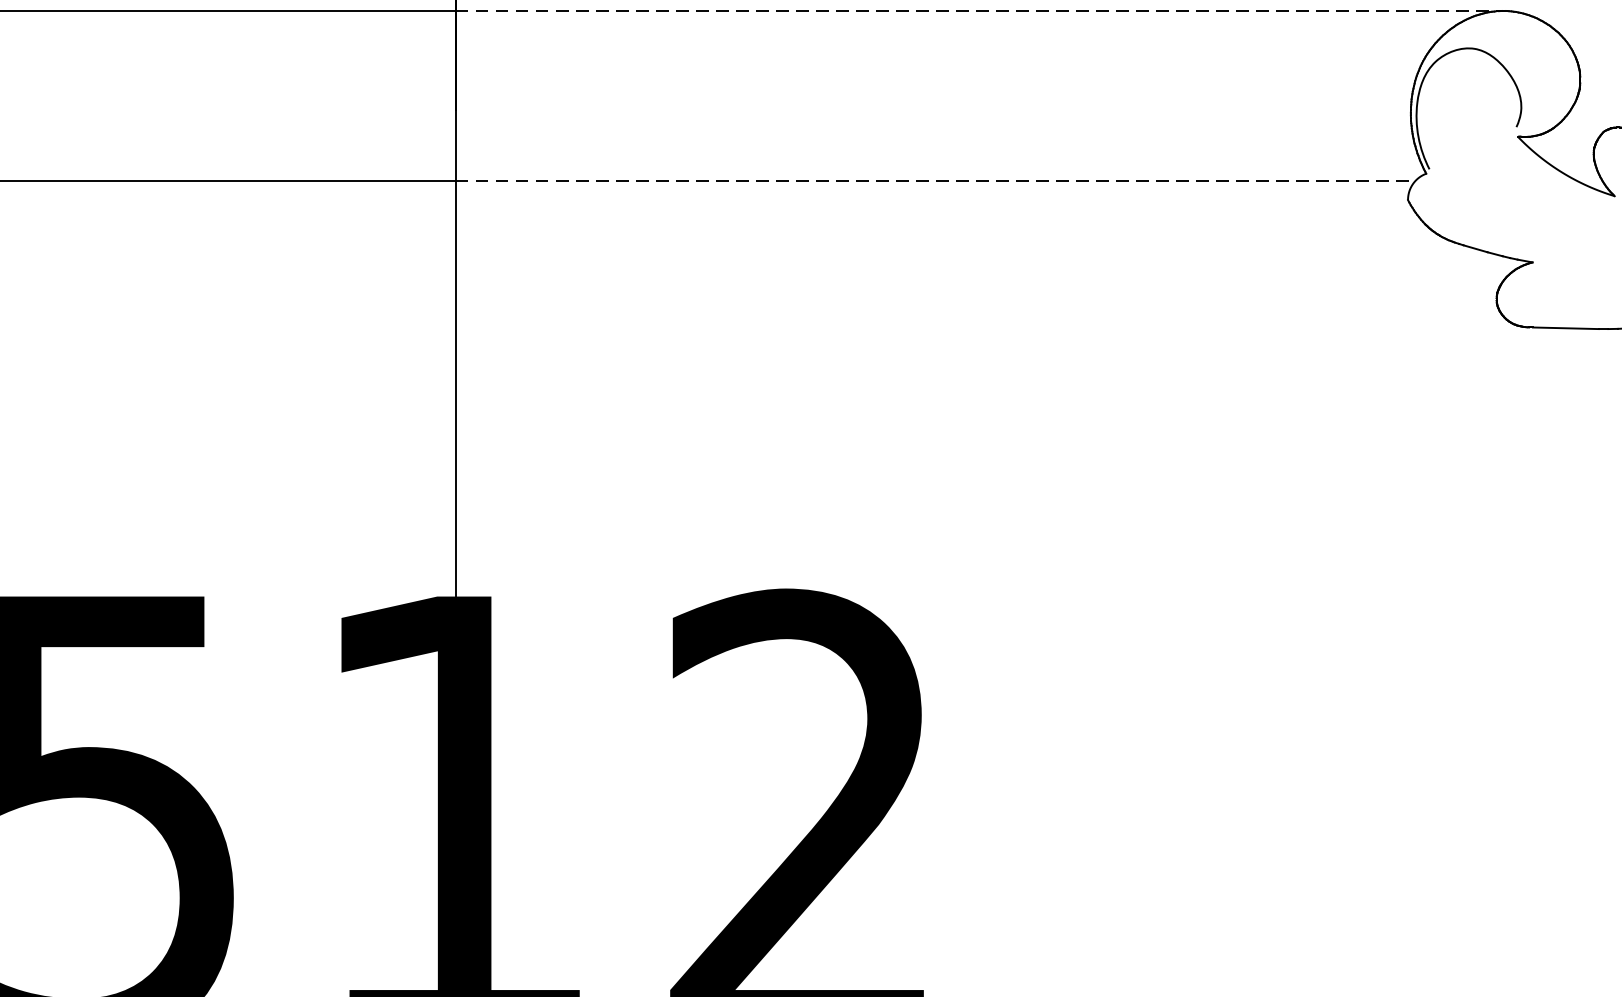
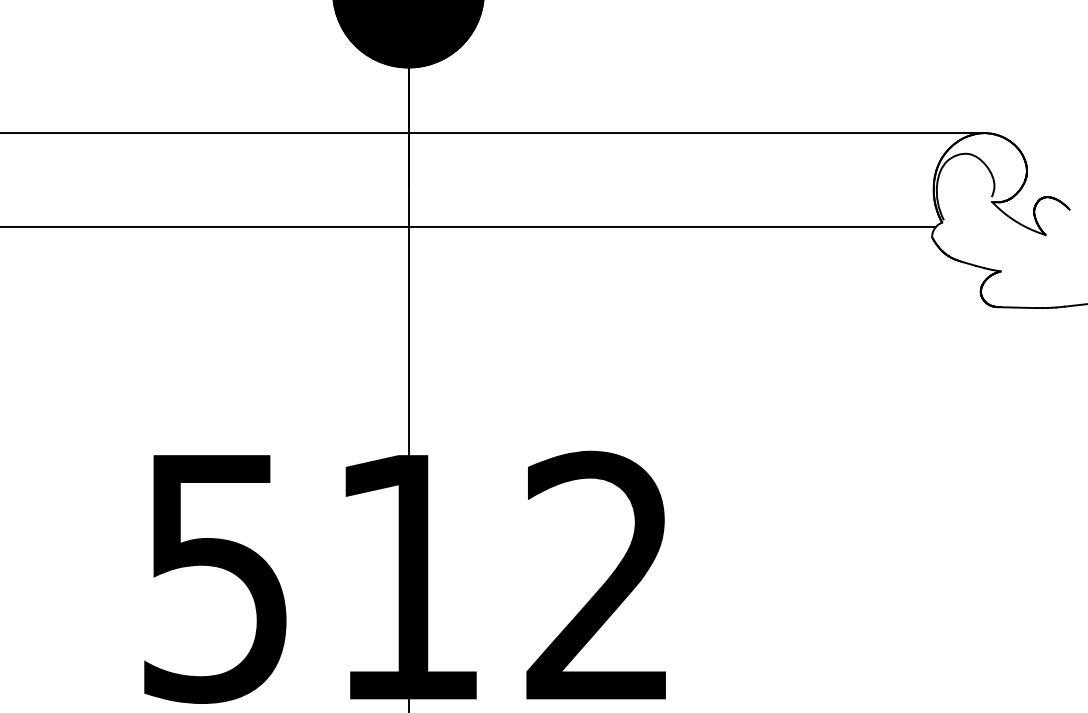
line: (981, 11) -> (697, 133), dashed -> solid
line: (935, 180) -> (672, 226), dashed -> solid

